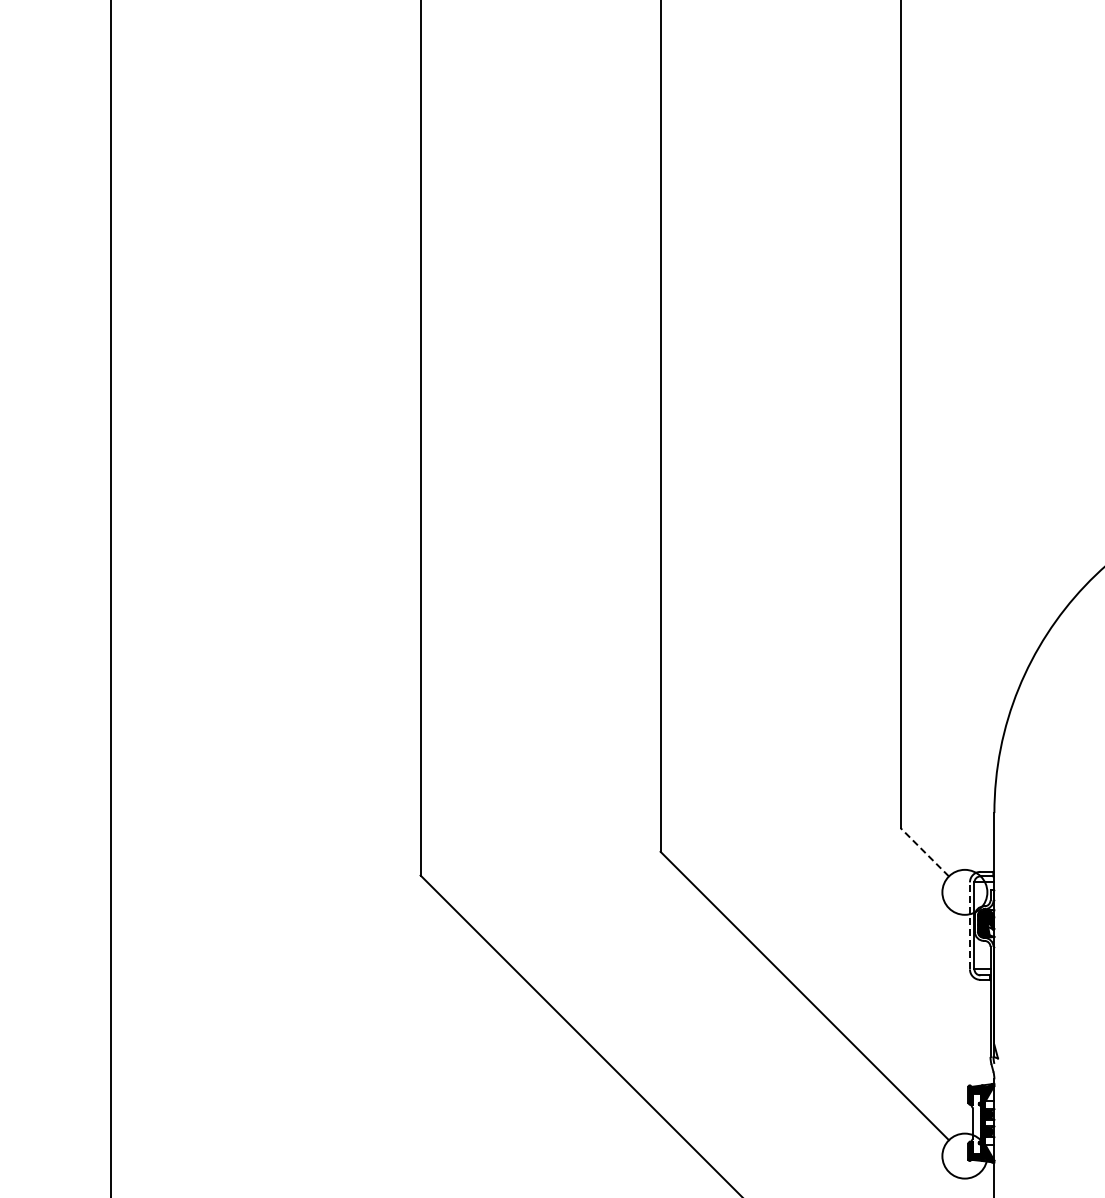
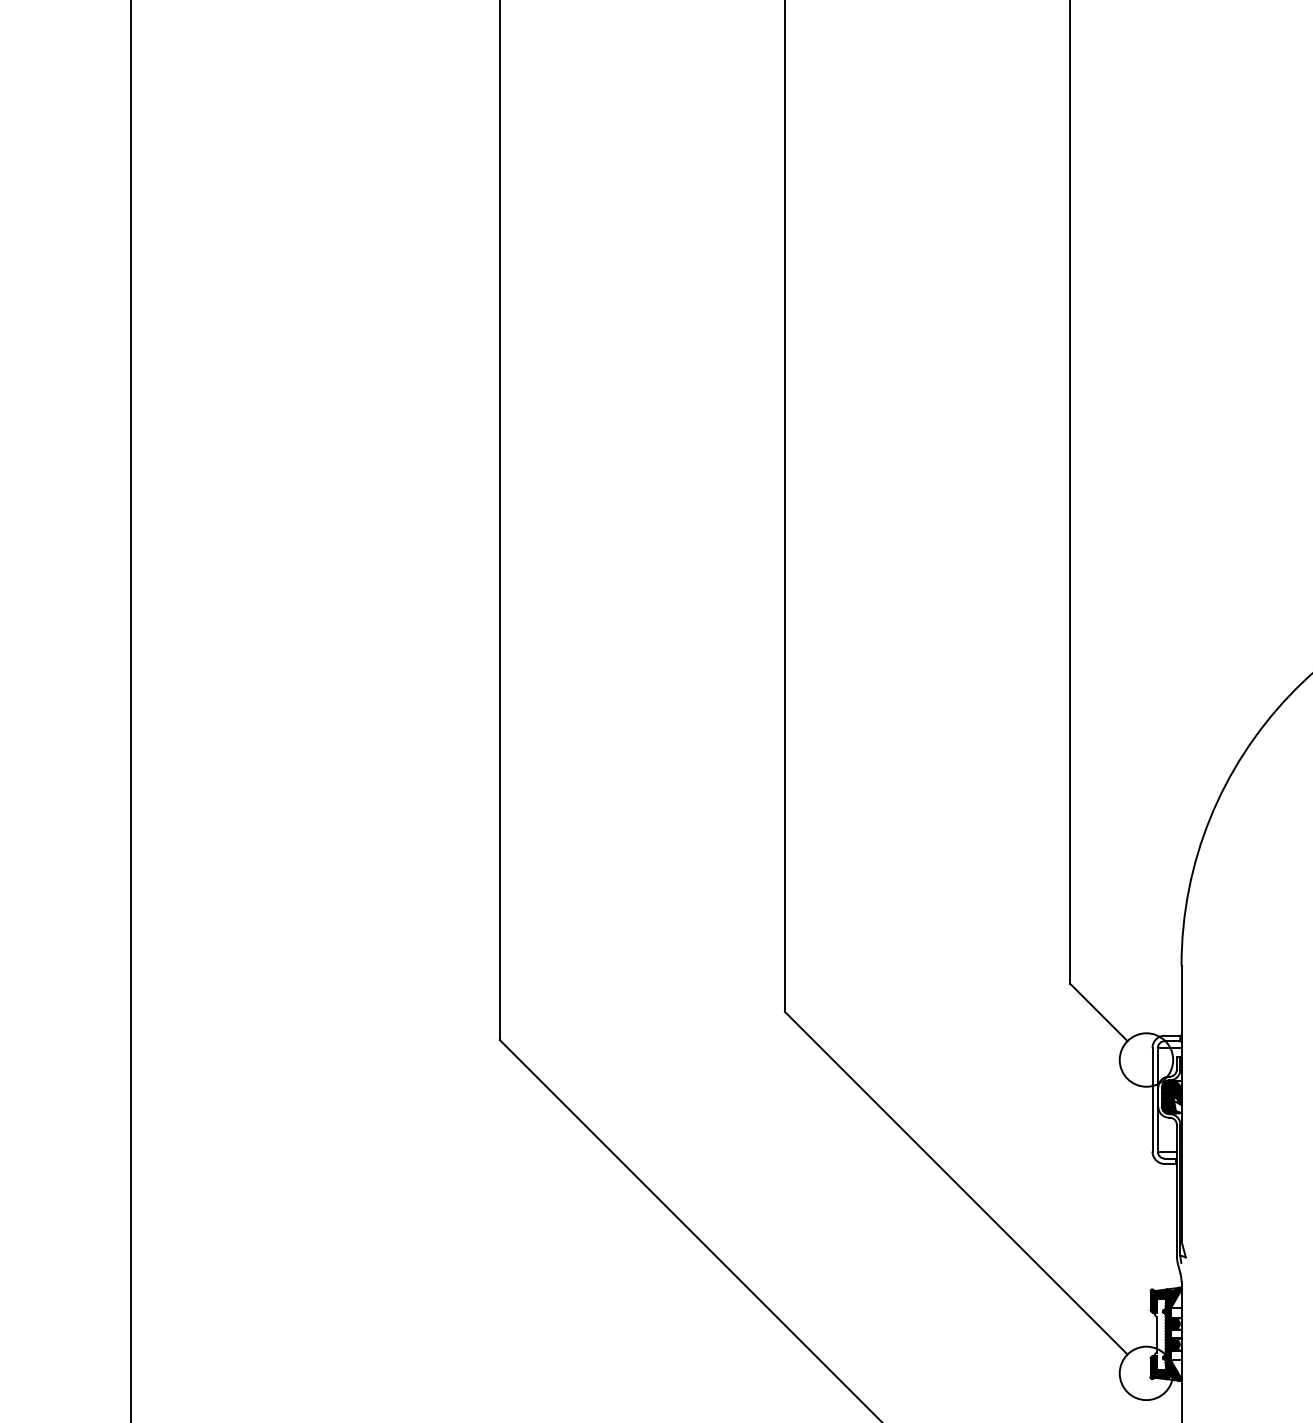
line: (924, 851) -> (1098, 1011), dashed -> solid
line: (969, 925) -> (1151, 1099), dashed -> solid

